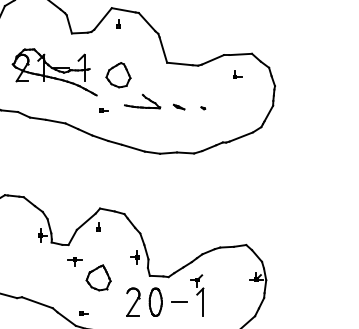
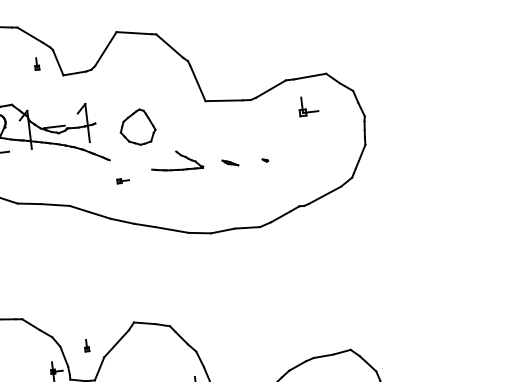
part: (118, 23) -> (36, 64), moved
part: (237, 74) -> (308, 105), size x1.6
part: (98, 226) -> (86, 345), moved

